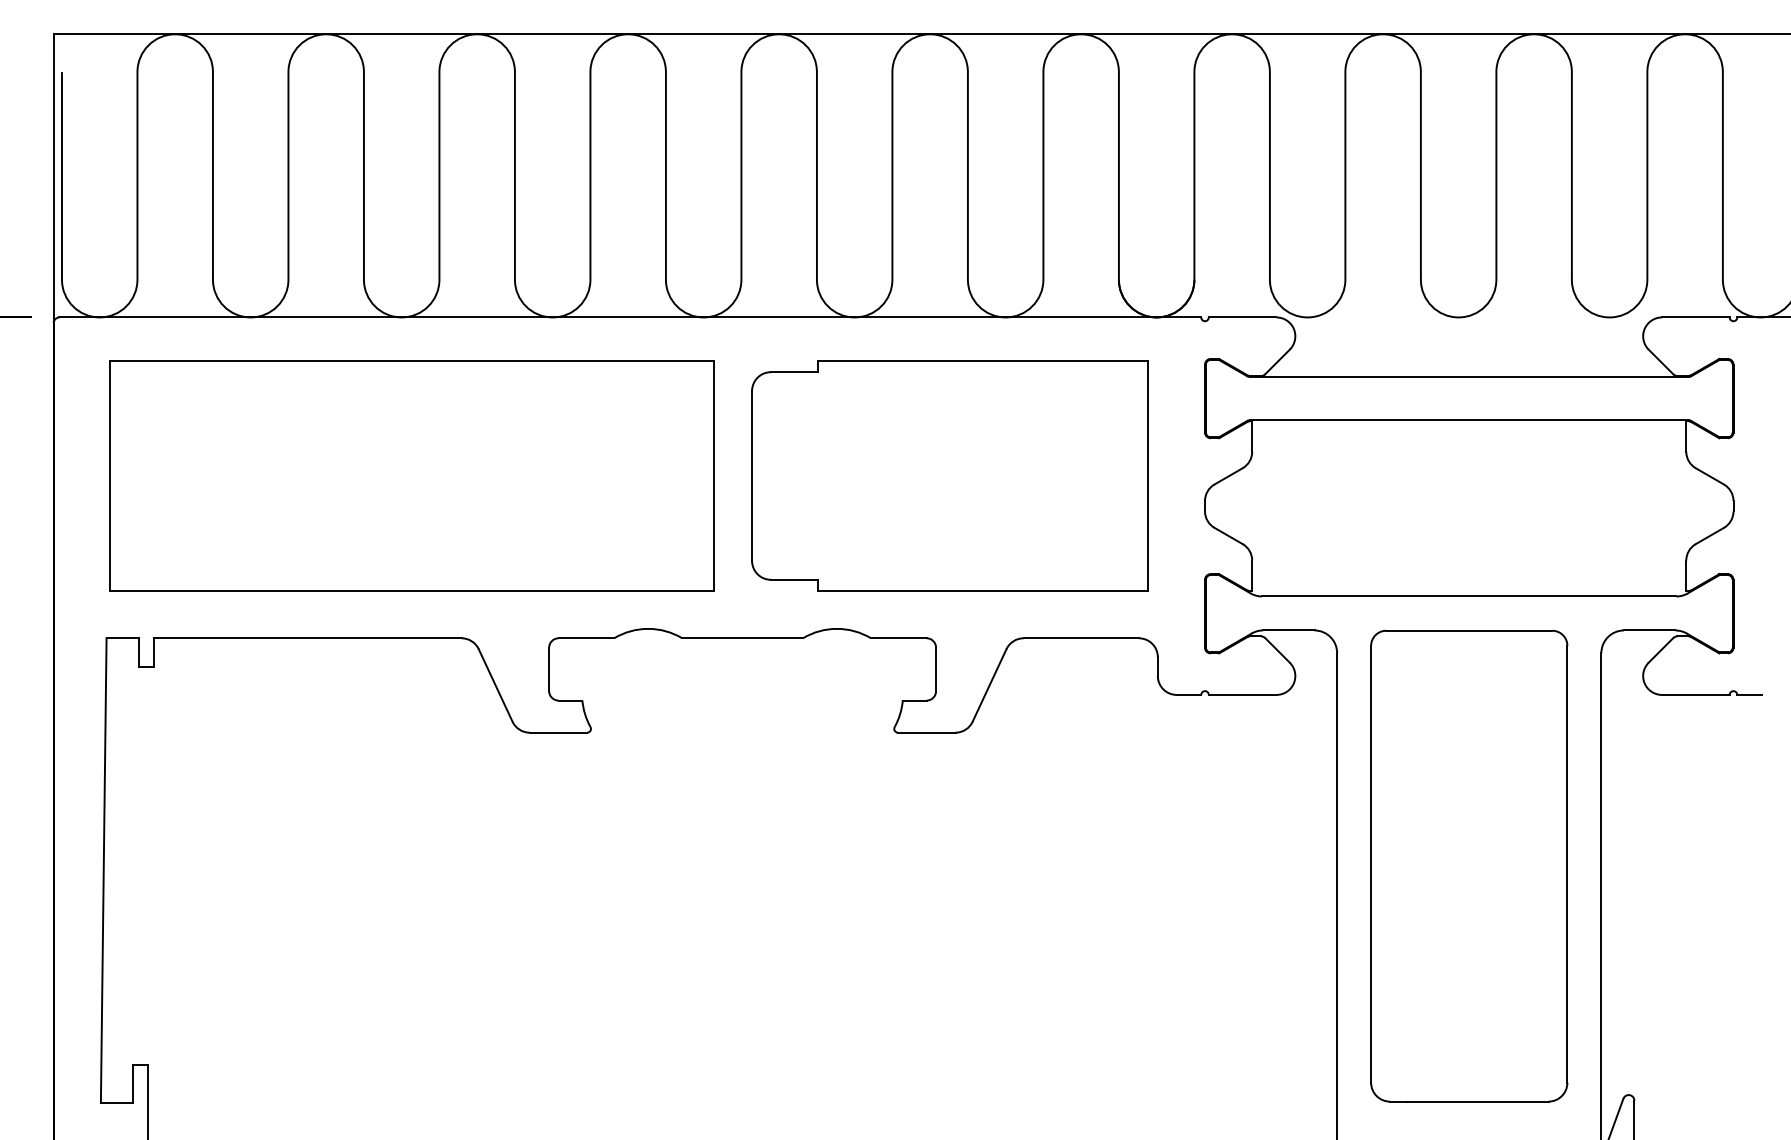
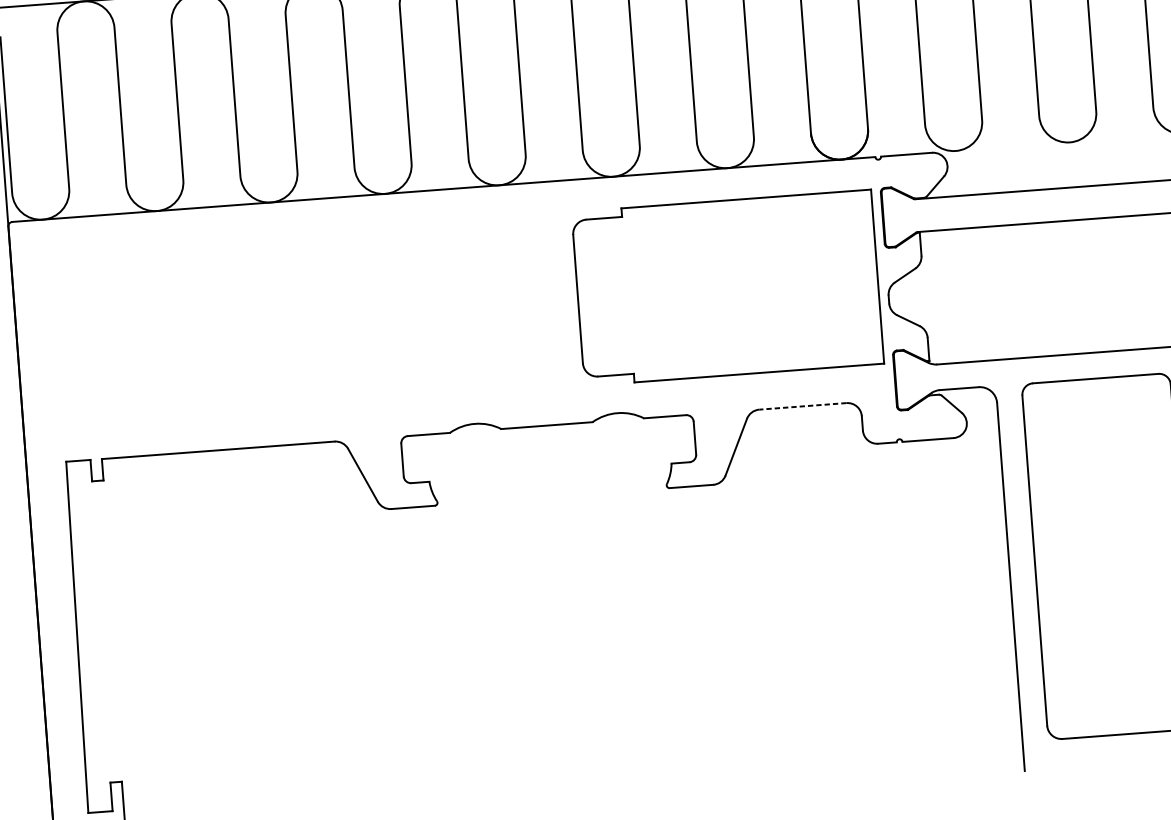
part: (411, 475) -> (287, 321), removed
part: (949, 475) -> (727, 287), moved
line: (1081, 638) -> (803, 406), solid -> dashed

